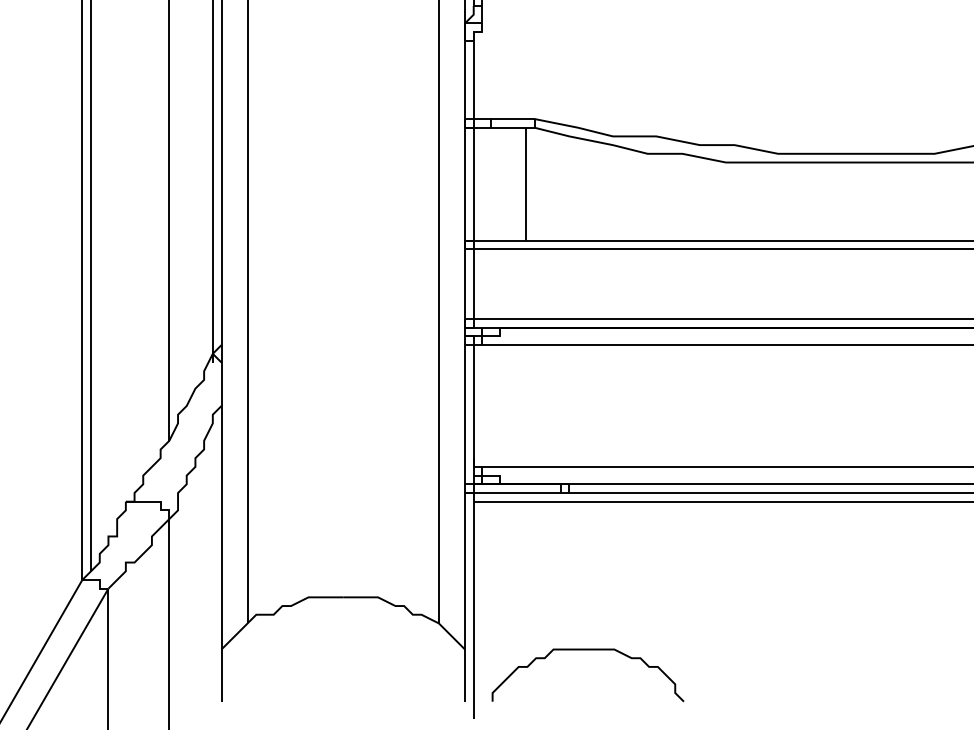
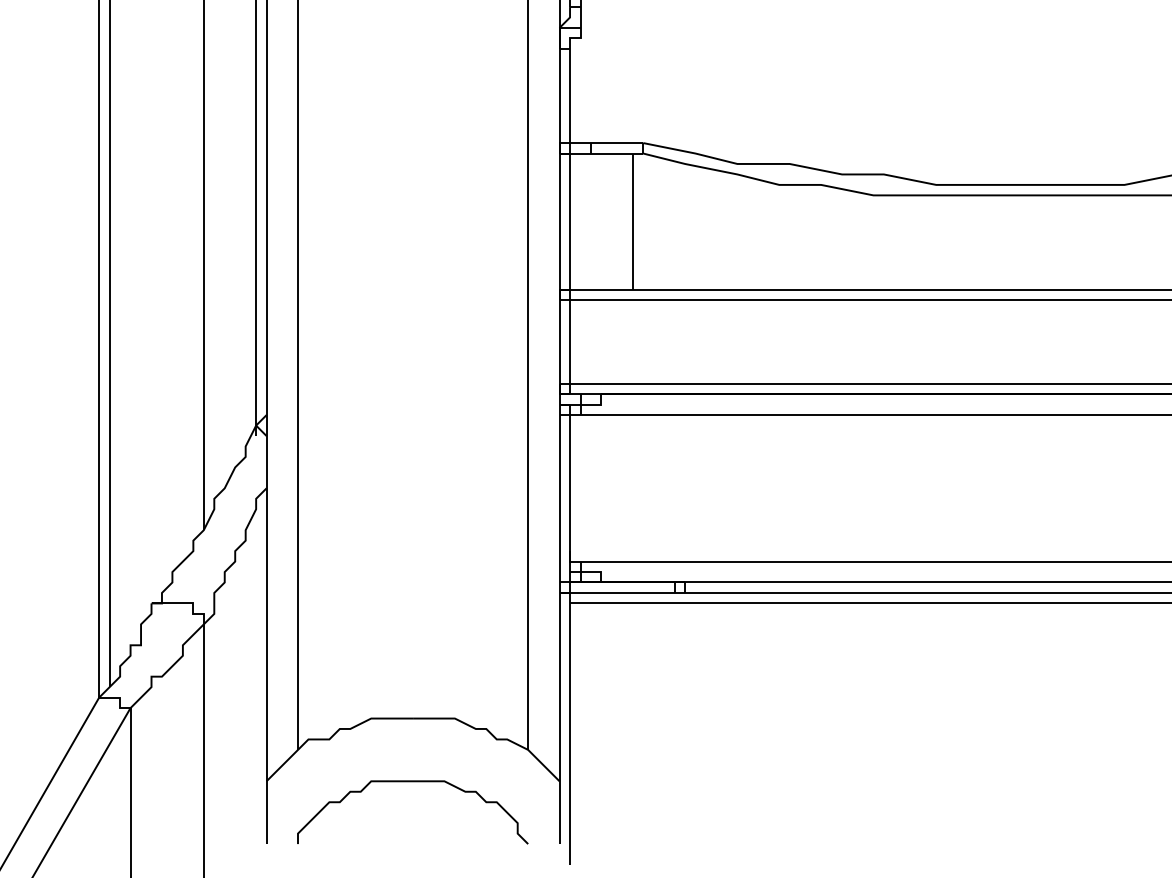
curve: (587, 650) -> (412, 782), moved

